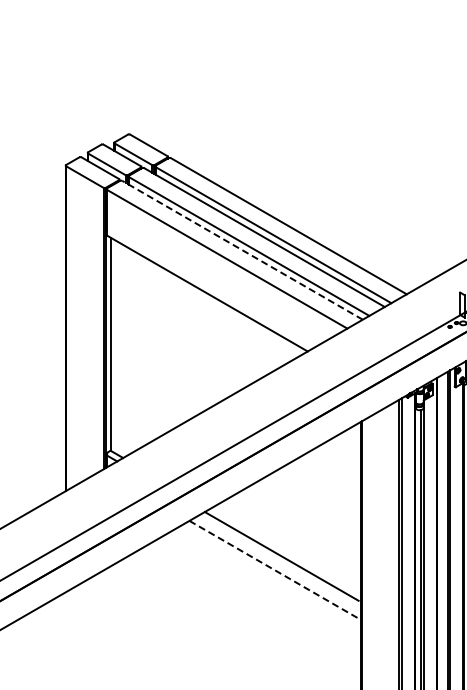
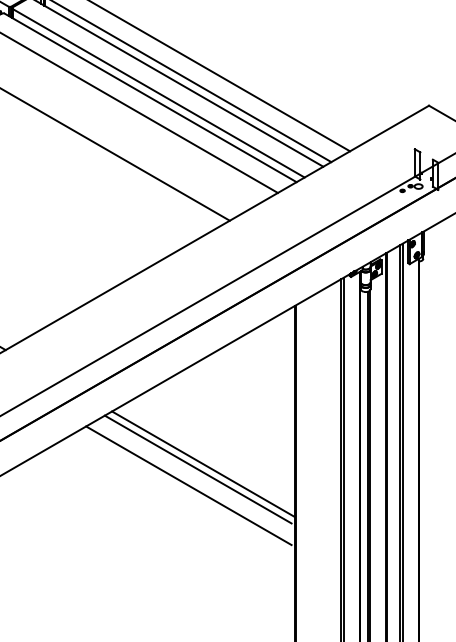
line: (242, 250) -> (150, 98), dashed -> solid
line: (285, 551) -> (202, 463), added
line: (274, 569) -> (189, 485), dashed -> solid

